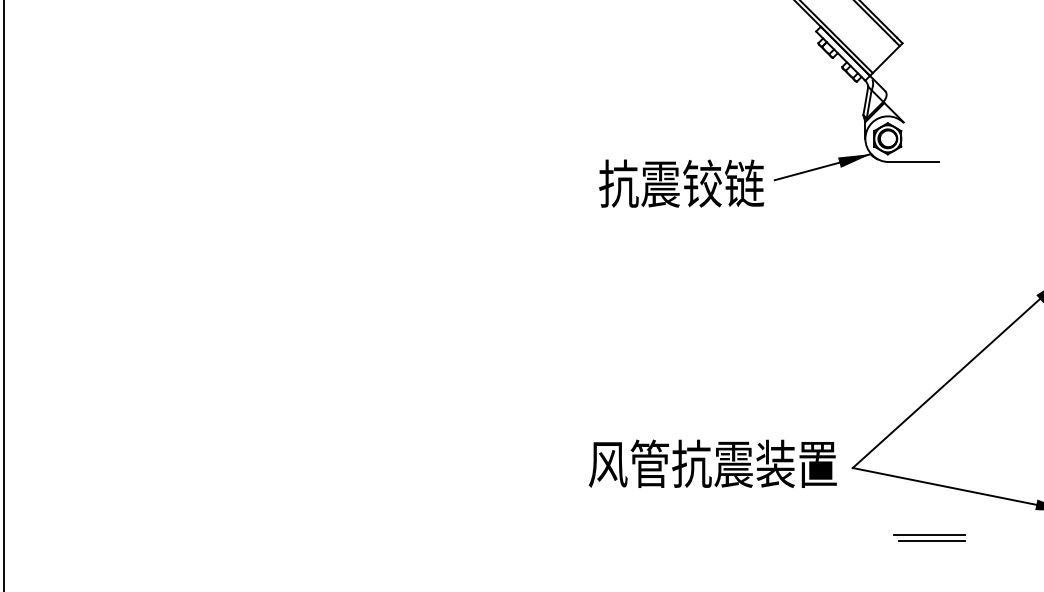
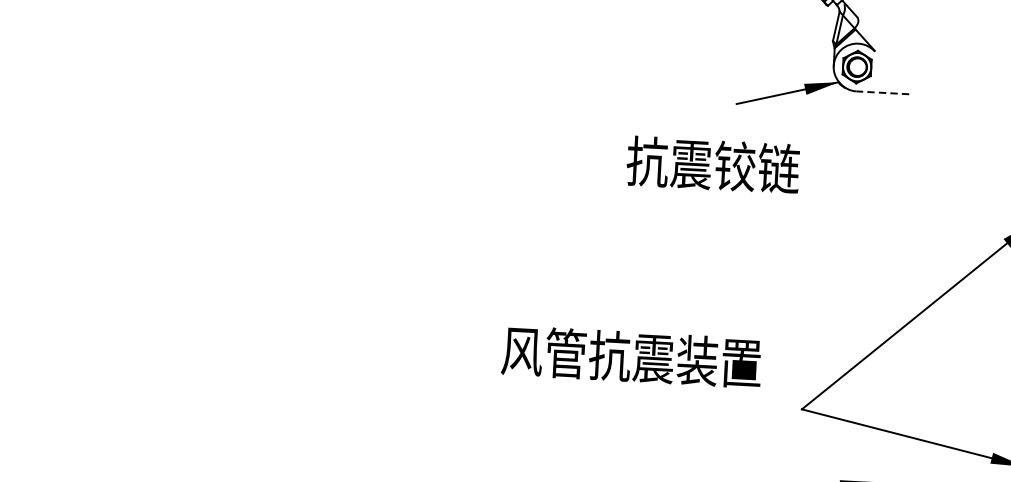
line: (913, 162) -> (882, 93), solid -> dashed
text: (681, 183) -> (713, 164), moved
text: (712, 463) -> (631, 356), moved

